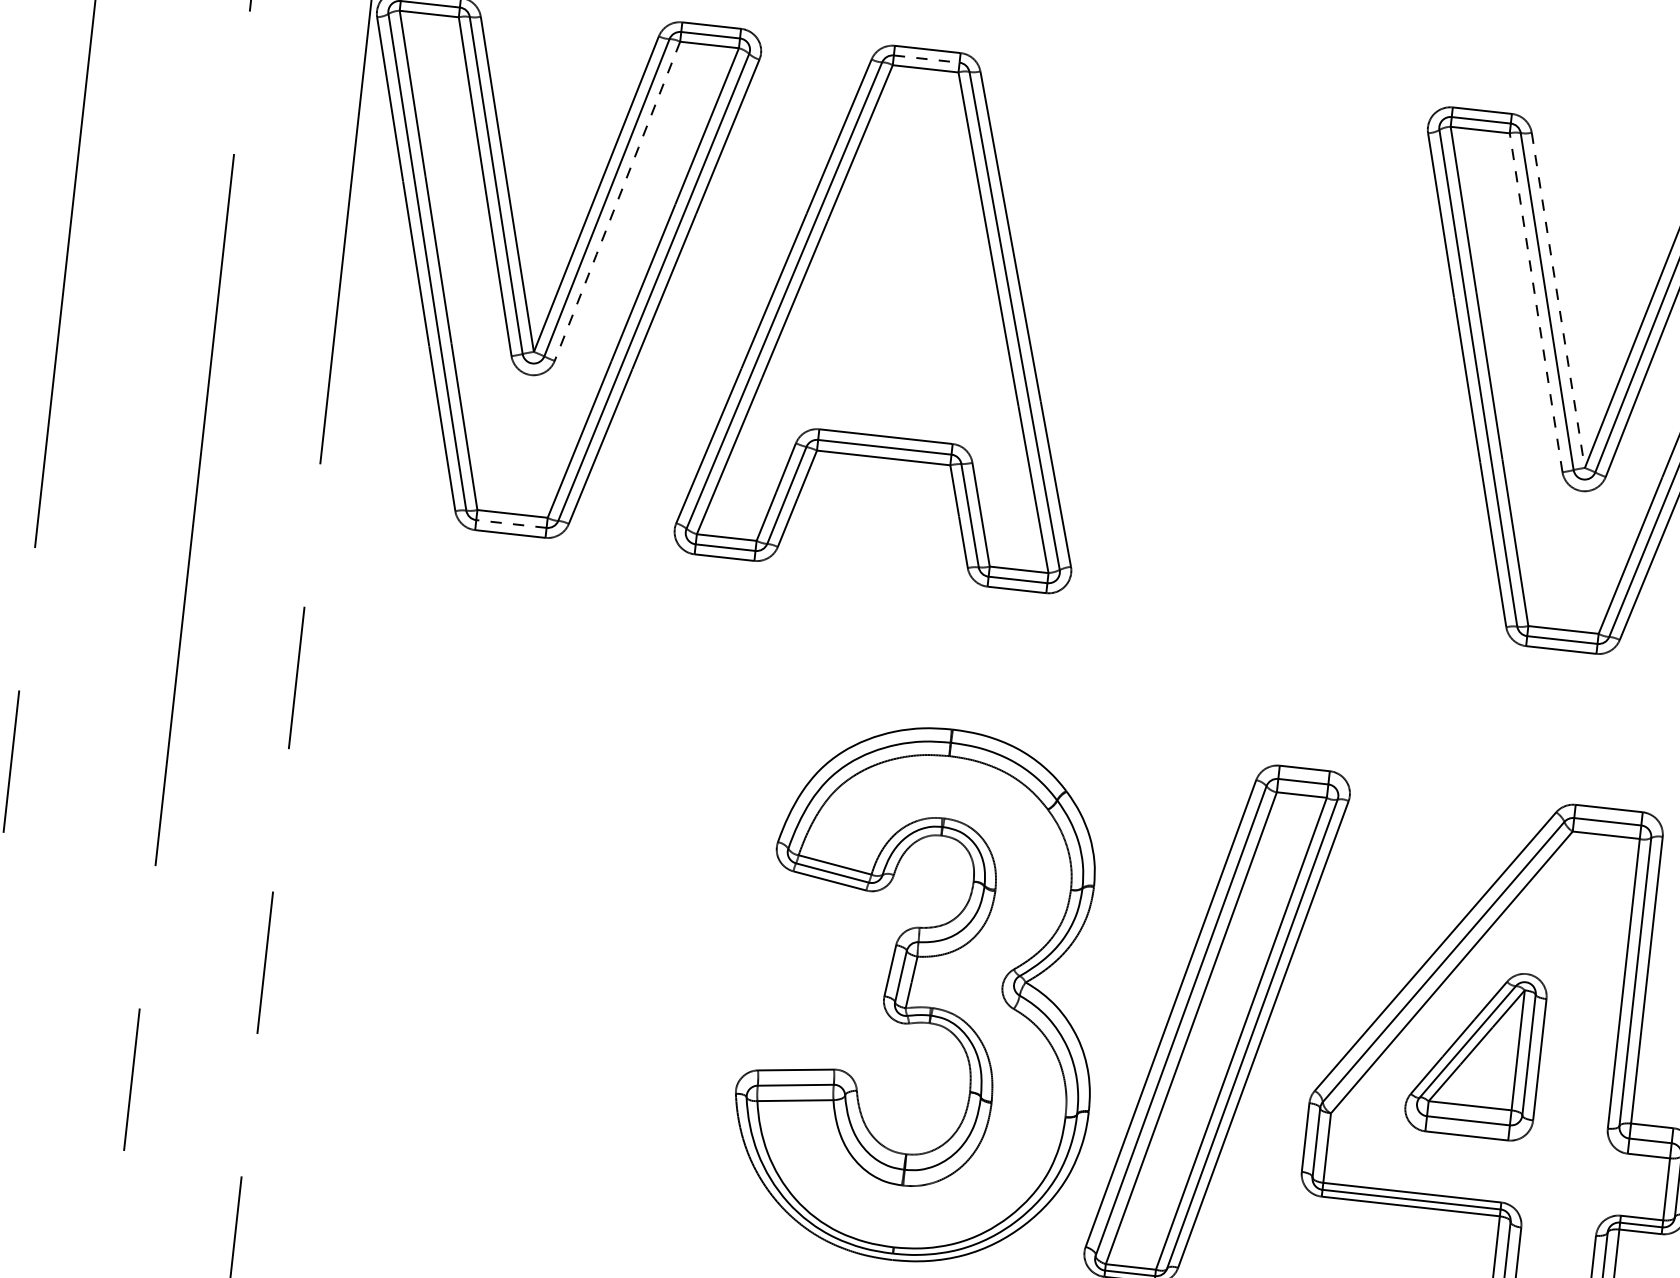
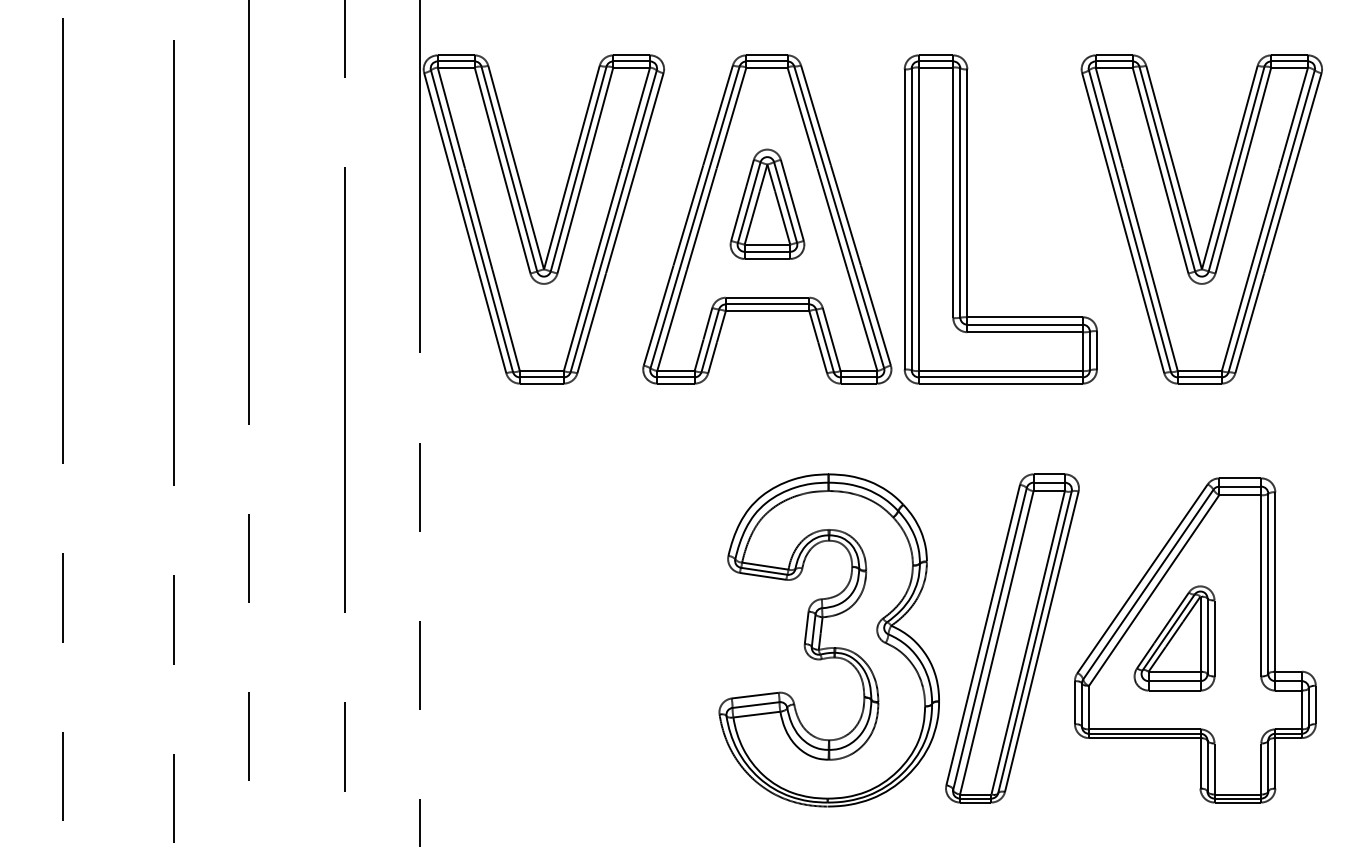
line: (925, 59) -> (766, 61), dashed -> solid
line: (617, 202) -> (585, 171), dashed -> solid
part: (902, 286) -> (767, 203), added
line: (1558, 300) -> (1174, 167), dashed -> solid
line: (1536, 302) -> (1160, 170), dashed -> solid
part: (1219, 346) -> (967, 219), added
line: (510, 524) -> (541, 377), dashed -> solid

